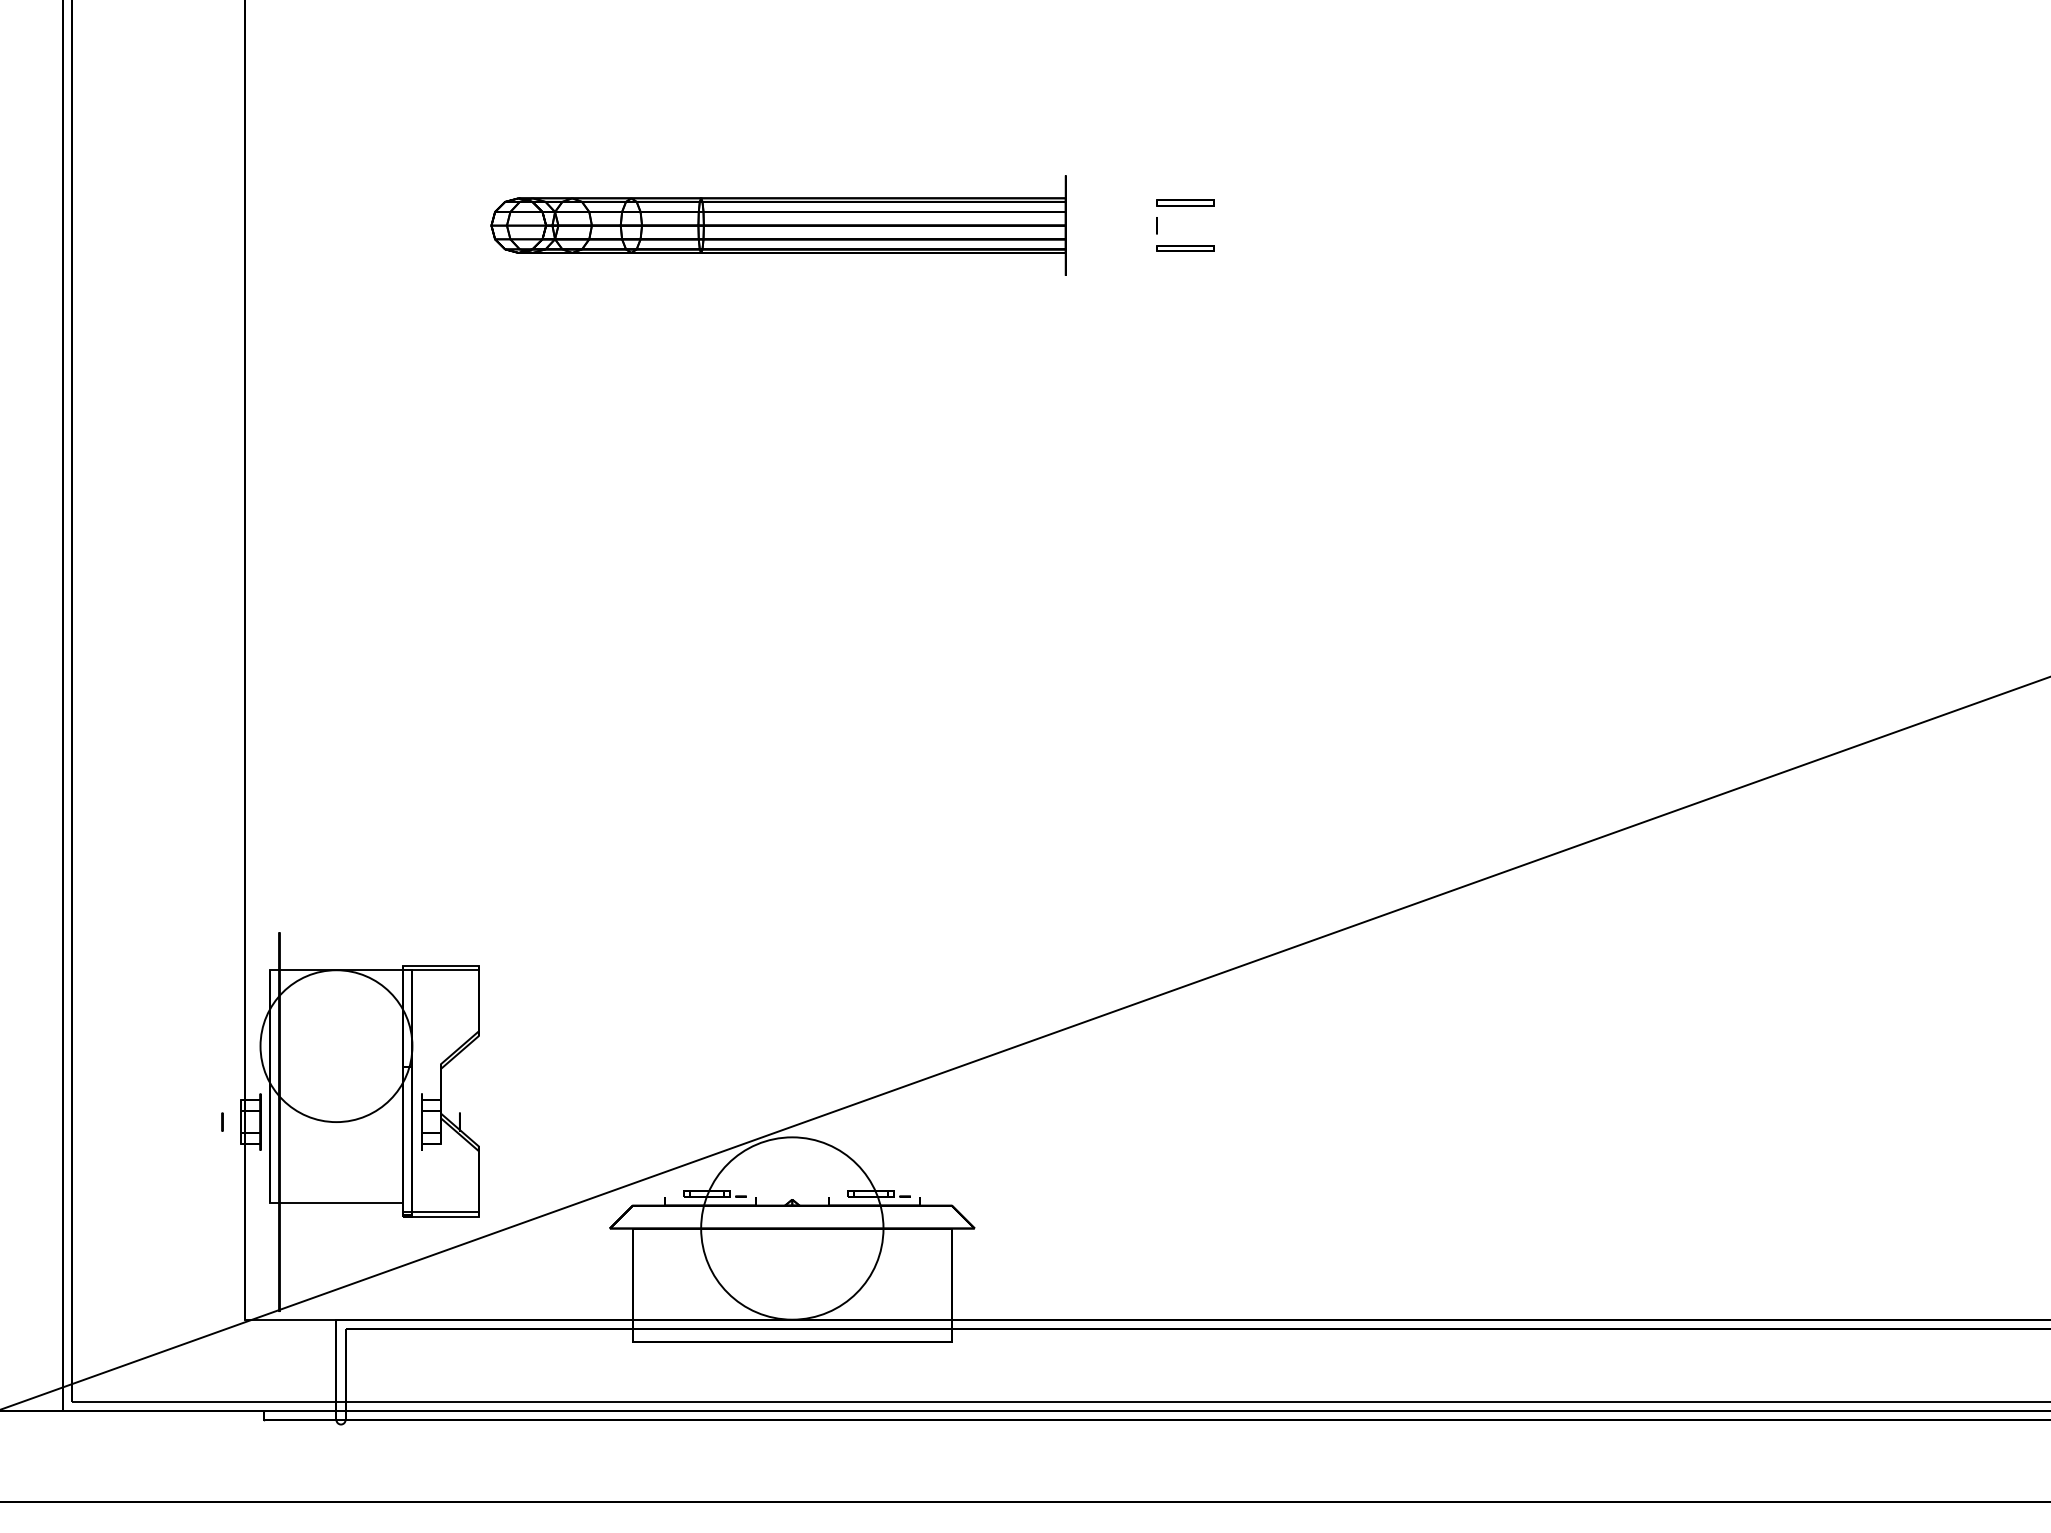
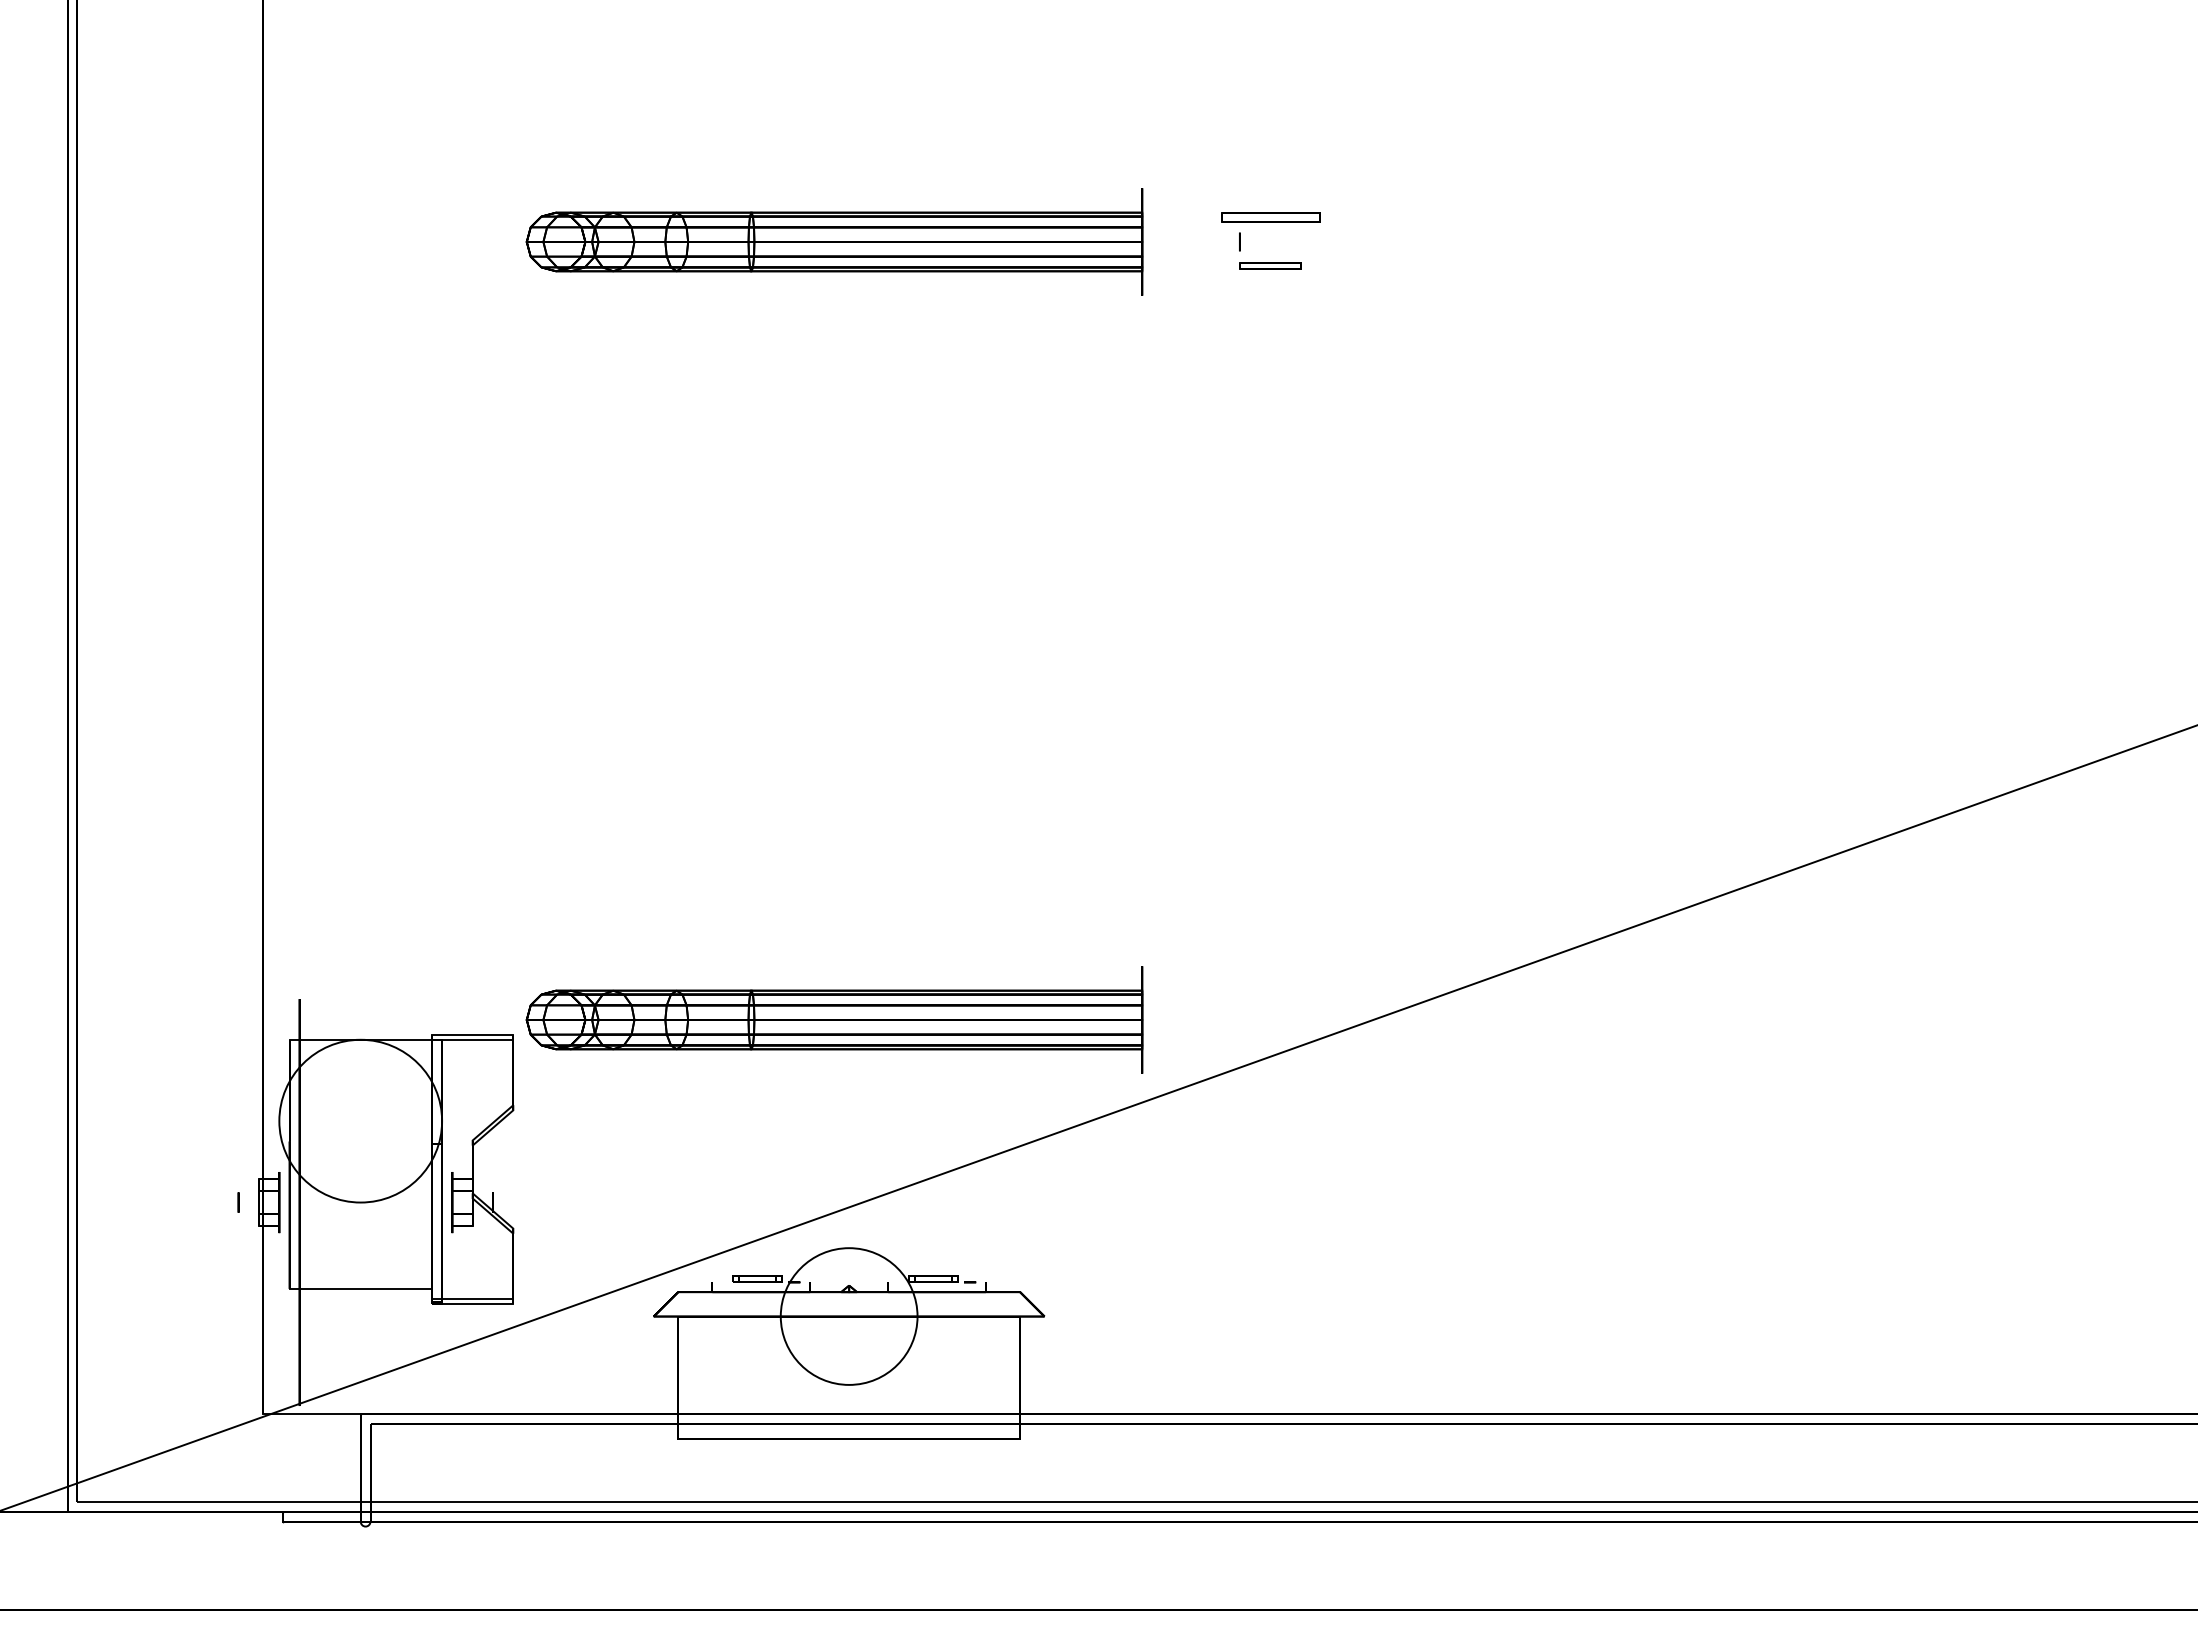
part: (1185, 202) -> (1270, 217), size x1.6
part: (778, 951) -> (834, 1019), added
circle: (791, 1228) -> (848, 1316), size x0.7

